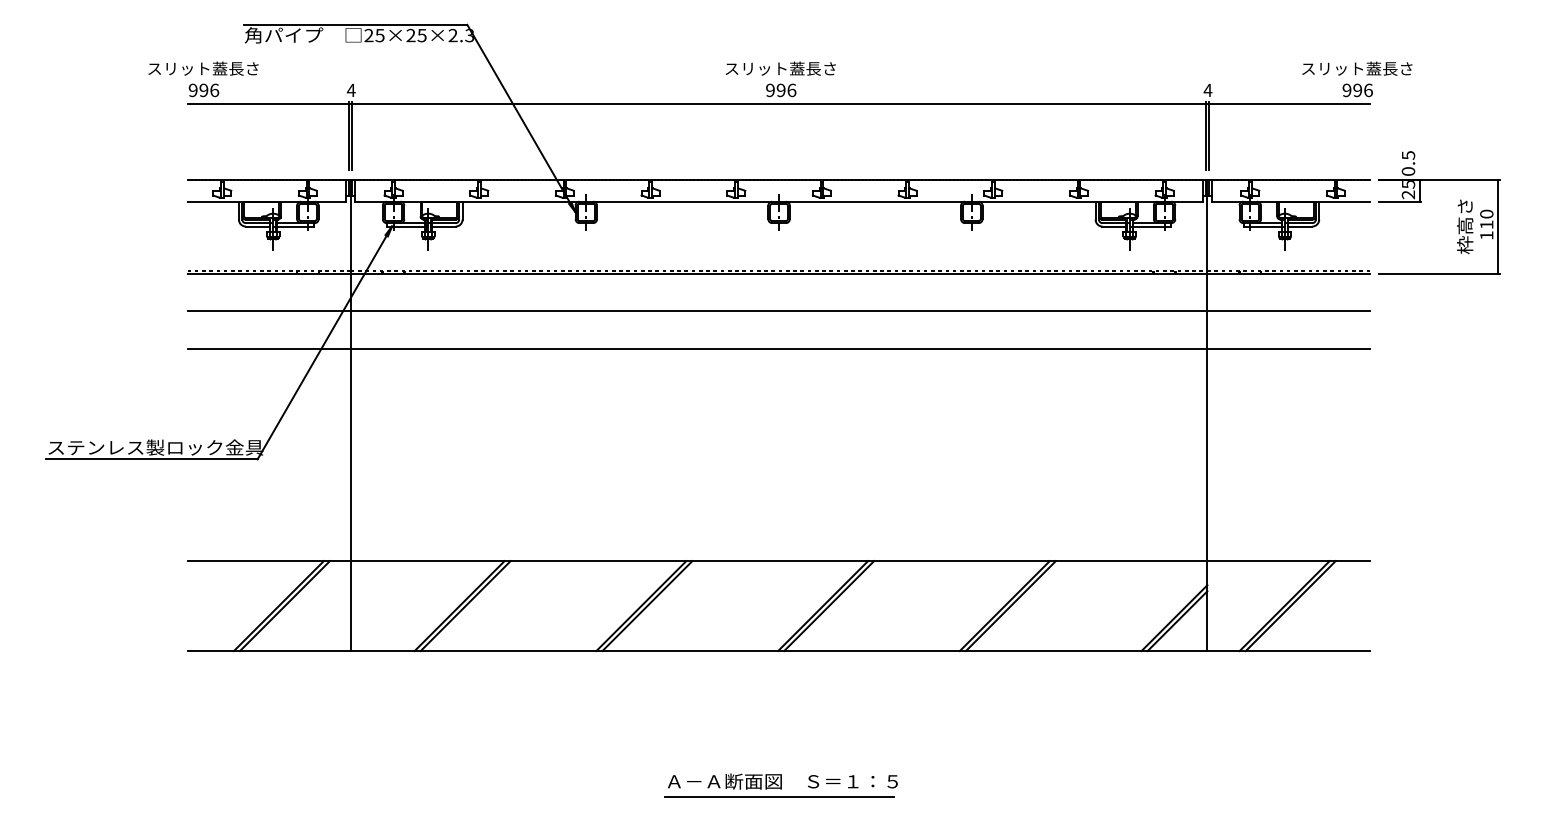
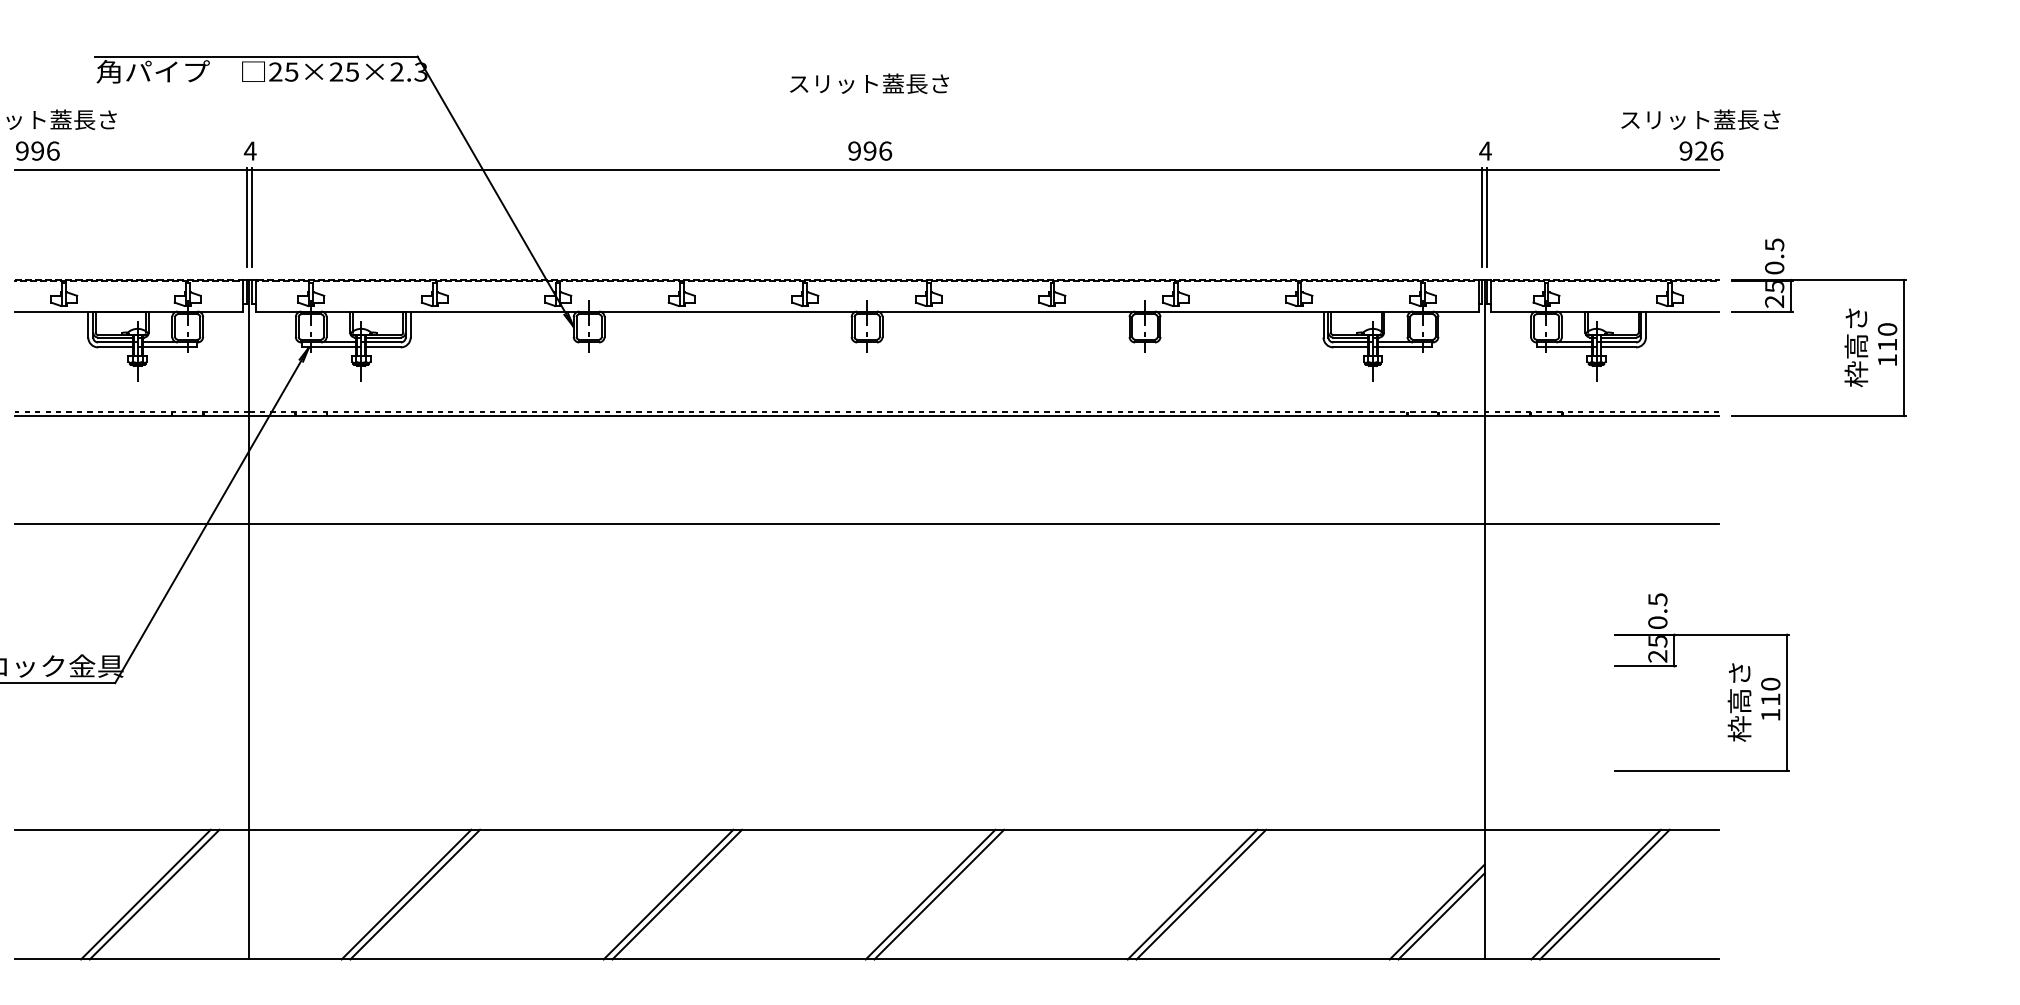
text: (780, 68) -> (869, 83), moved
text: (1357, 90) -> (1701, 151), 996 -> 926
line: (778, 310) -> (866, 468), removed
part: (1376, 451) -> (1728, 671), added

